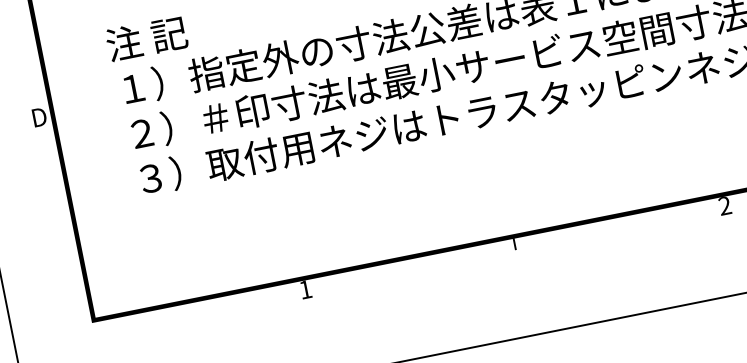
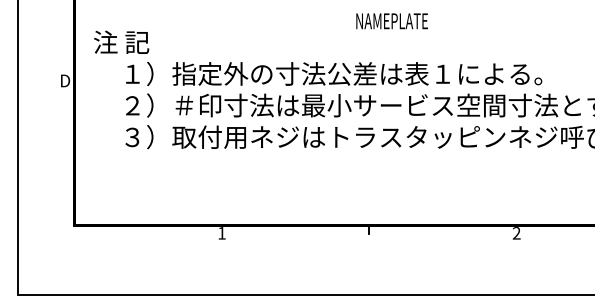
text: (146, 37) -> (121, 41), moved

